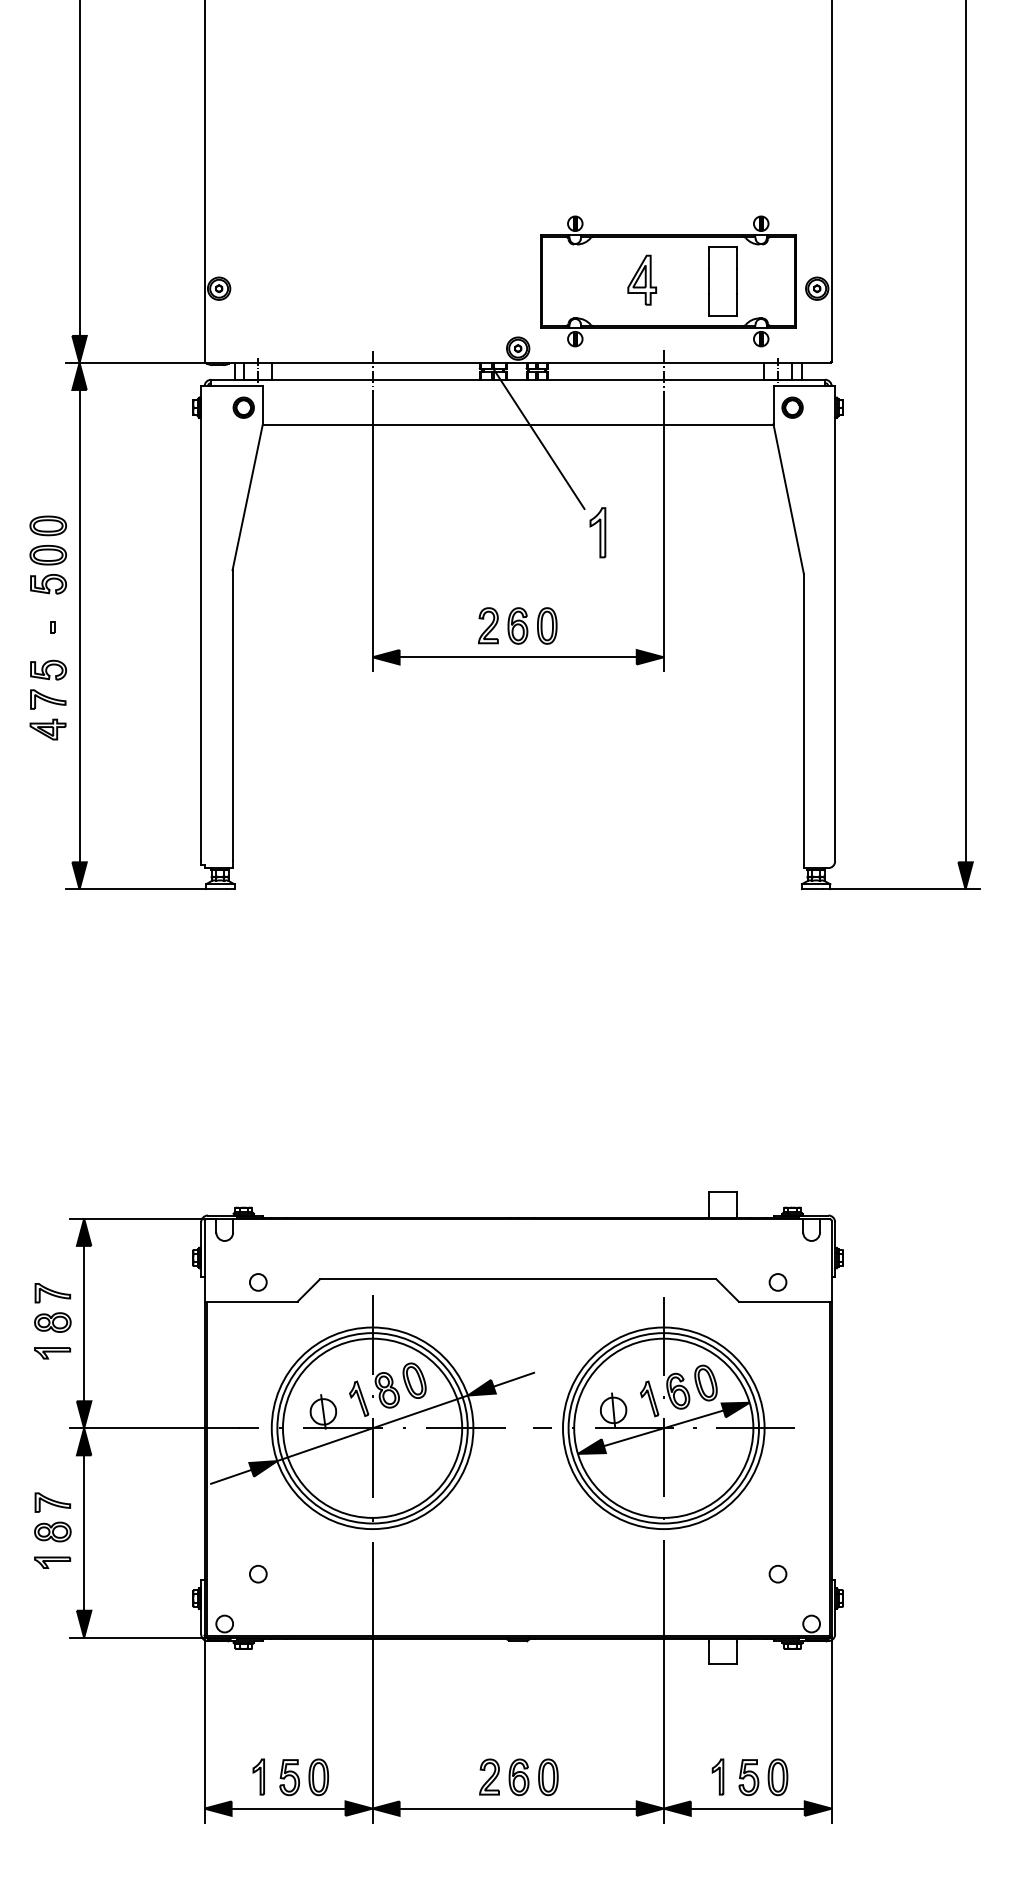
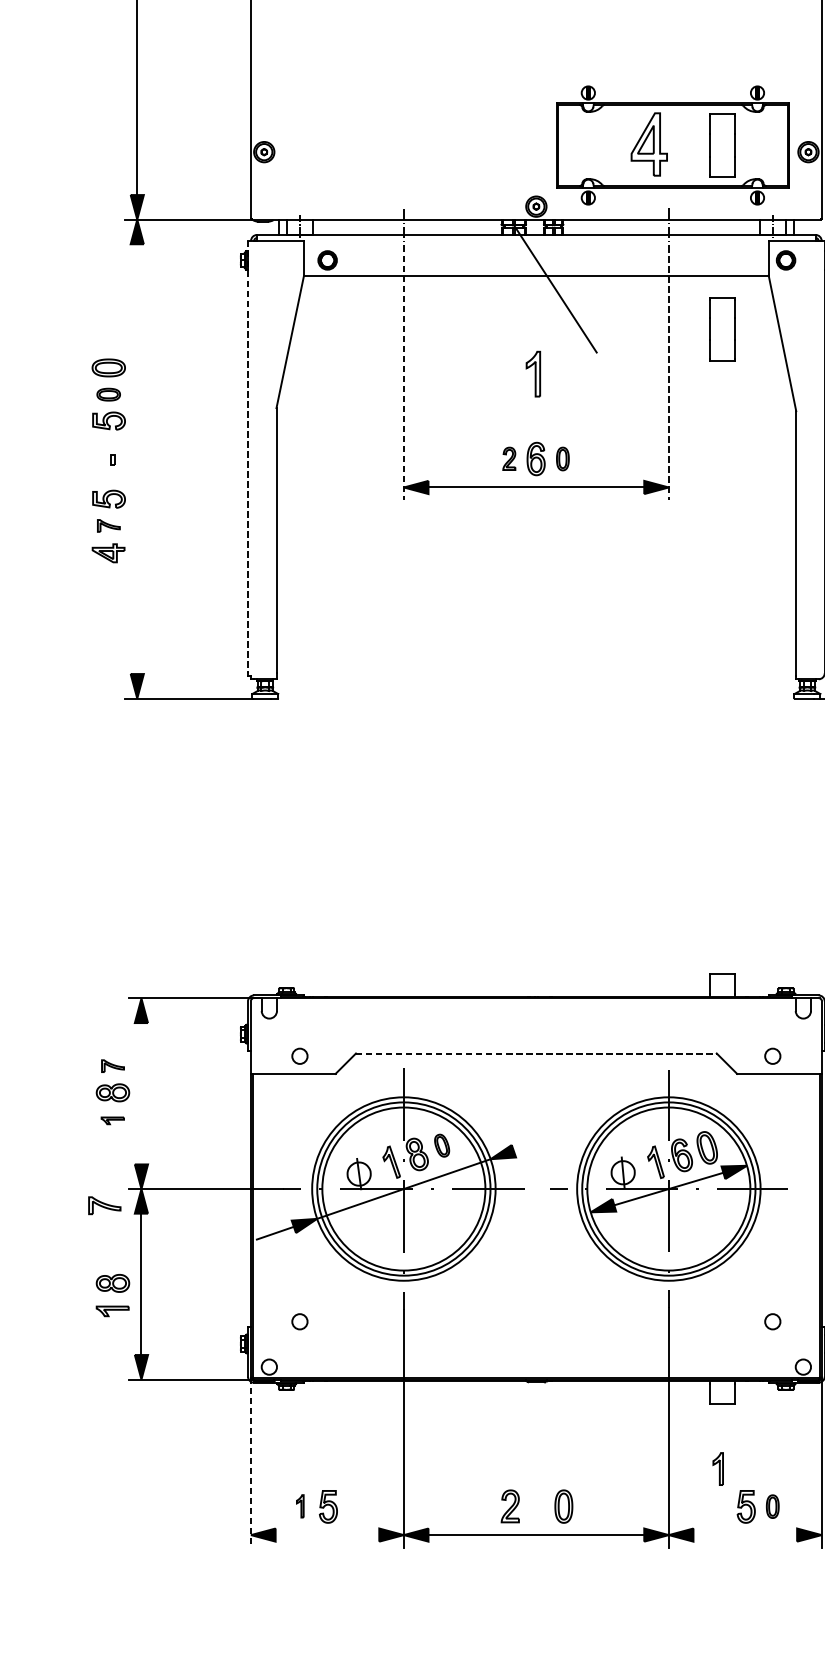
part: (641, 279) -> (648, 143), size x1.4
part: (243, 407) -> (327, 260), moved
part: (722, 483) -> (722, 329), added
line: (372, 531) -> (403, 373), solid -> dashed
line: (663, 531) -> (668, 373), solid -> dashed
part: (597, 532) -> (533, 373), moved
part: (47, 555) -> (108, 394), size x0.7
line: (201, 624) -> (248, 457), solid -> dashed
line: (79, 625) -> (137, 458), removed
part: (488, 625) -> (509, 458), size x0.7
part: (547, 625) -> (563, 458), size x0.7
part: (48, 699) -> (109, 525), size x0.7
line: (518, 1279) -> (536, 1053), solid -> dashed
part: (52, 1293) -> (112, 1066), size x0.7
line: (84, 1323) -> (141, 1093), removed
part: (52, 1353) -> (112, 1120), size x0.7
line: (513, 1379) -> (532, 1144), removed
part: (414, 1380) -> (442, 1145), size x0.7
part: (52, 1502) -> (104, 1205), moved
line: (204, 1729) -> (250, 1463), solid -> dashed
part: (258, 1776) -> (300, 1505), size x0.7
part: (717, 1776) -> (717, 1468), moved
part: (318, 1777) -> (354, 1506), removed
part: (518, 1777) -> (536, 1506), removed
part: (777, 1777) -> (772, 1506), size x0.7
line: (288, 1808) -> (327, 1534), removed
line: (747, 1808) -> (745, 1534), removed

